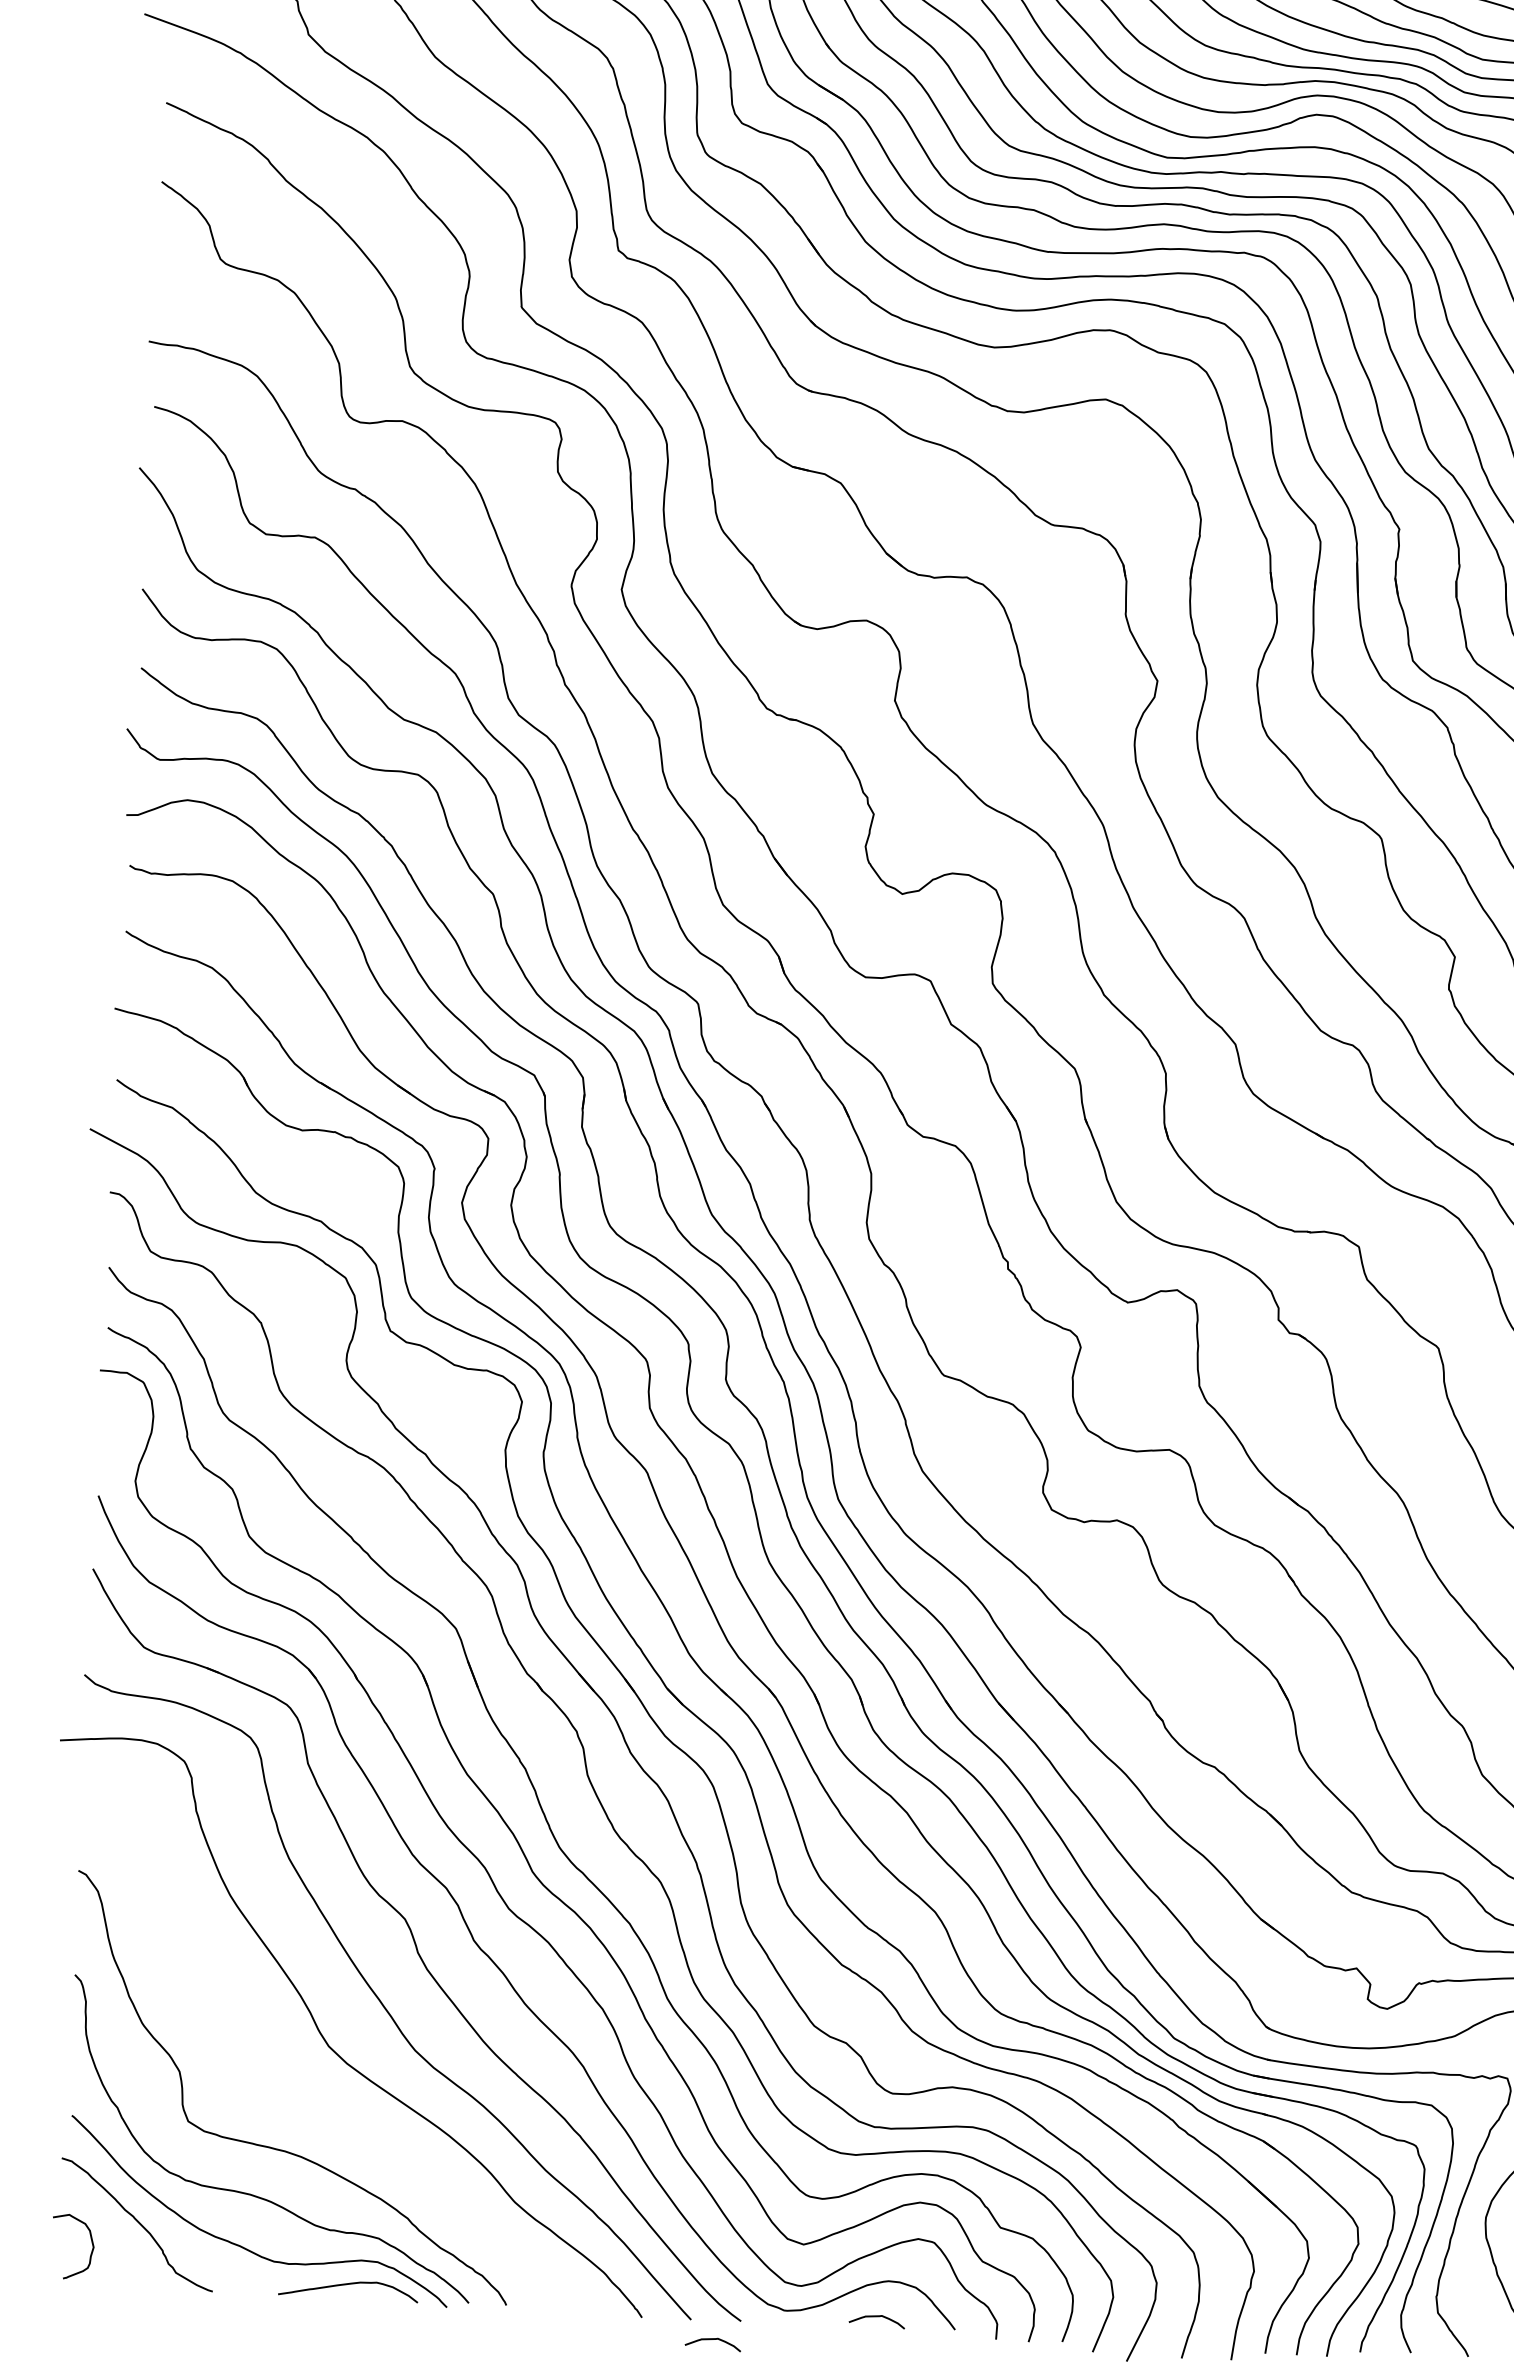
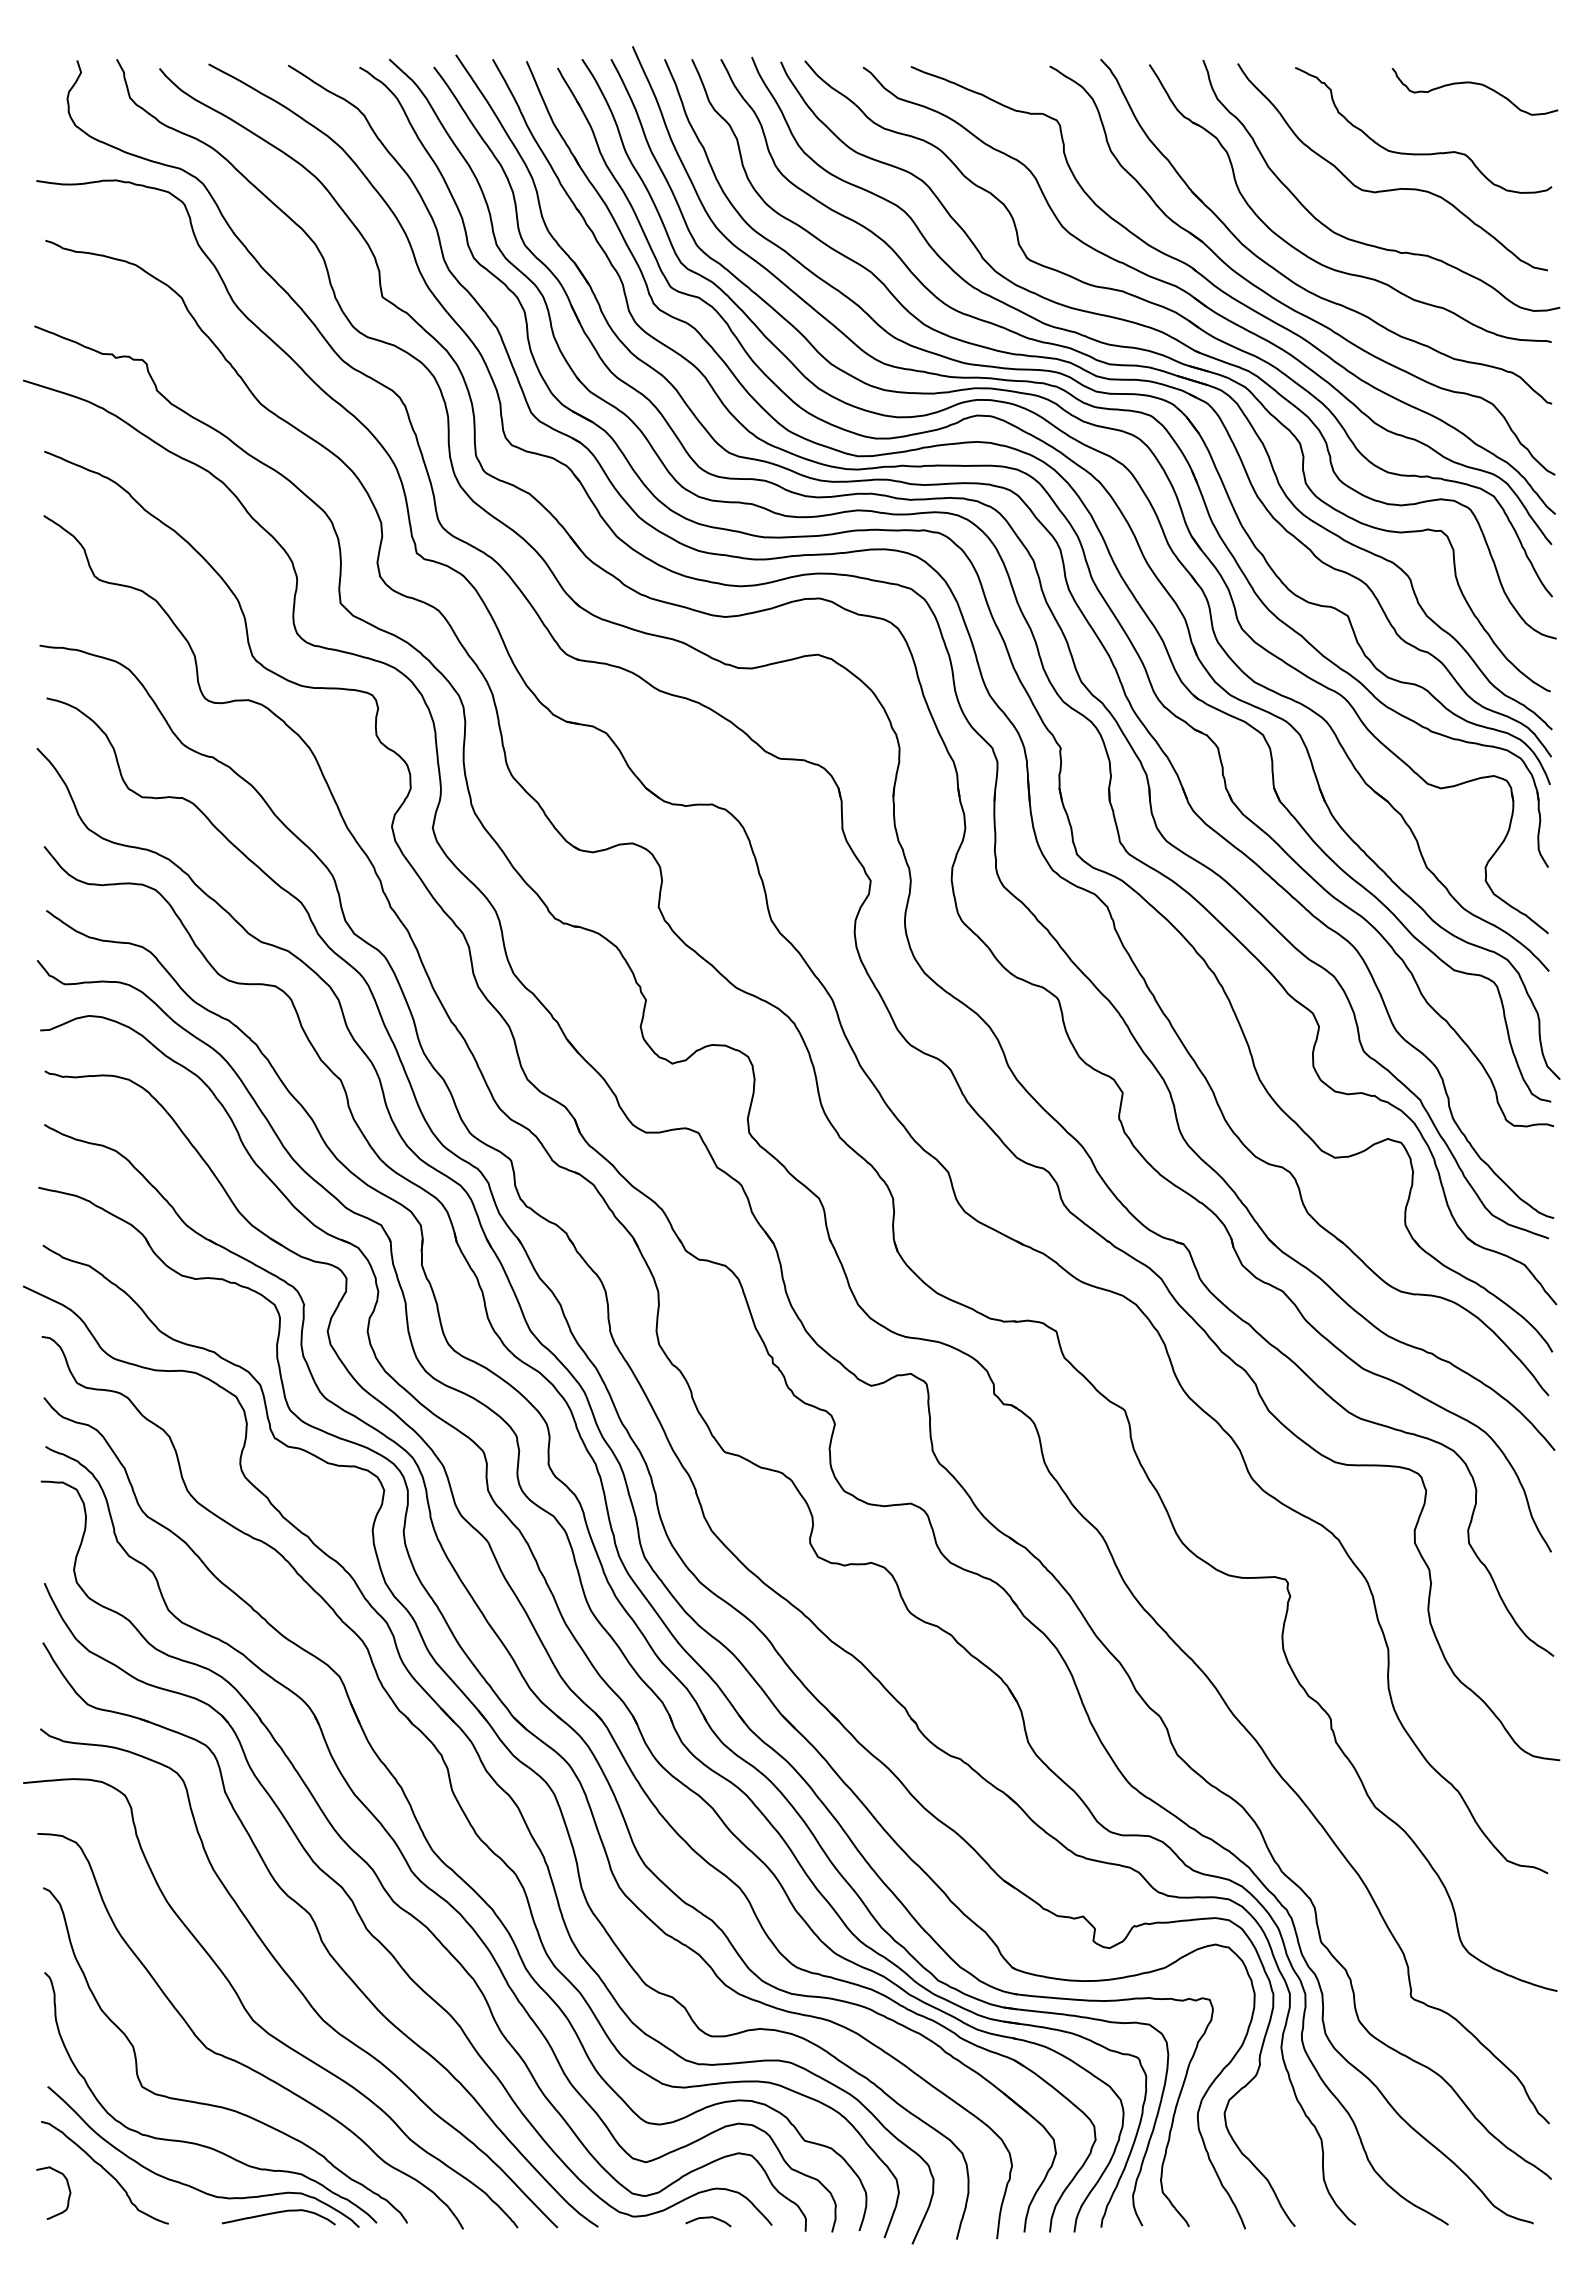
curve: (305, 2094) -> (236, 2060), added
curve: (713, 2340) -> (576, 2243), removed

